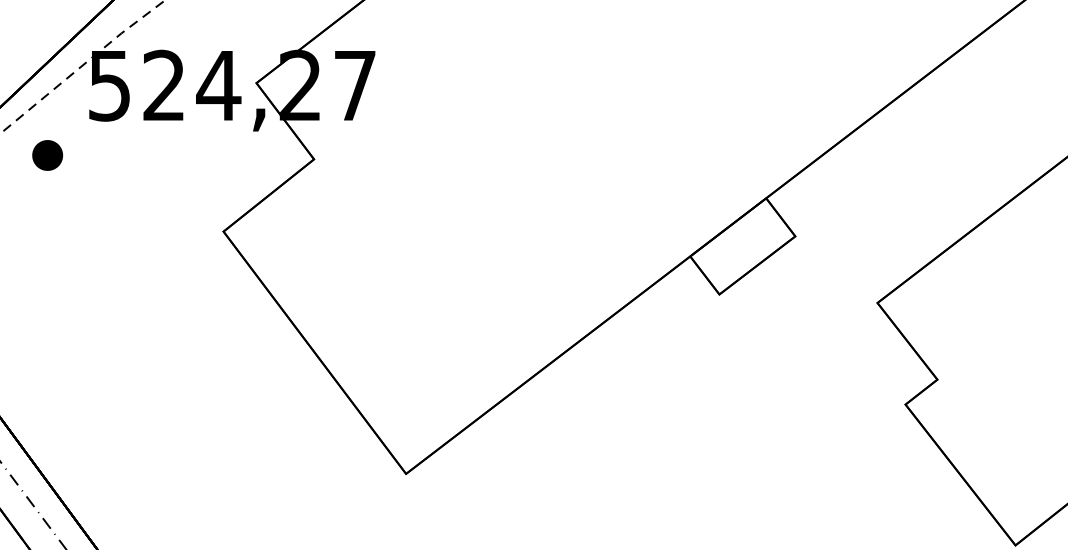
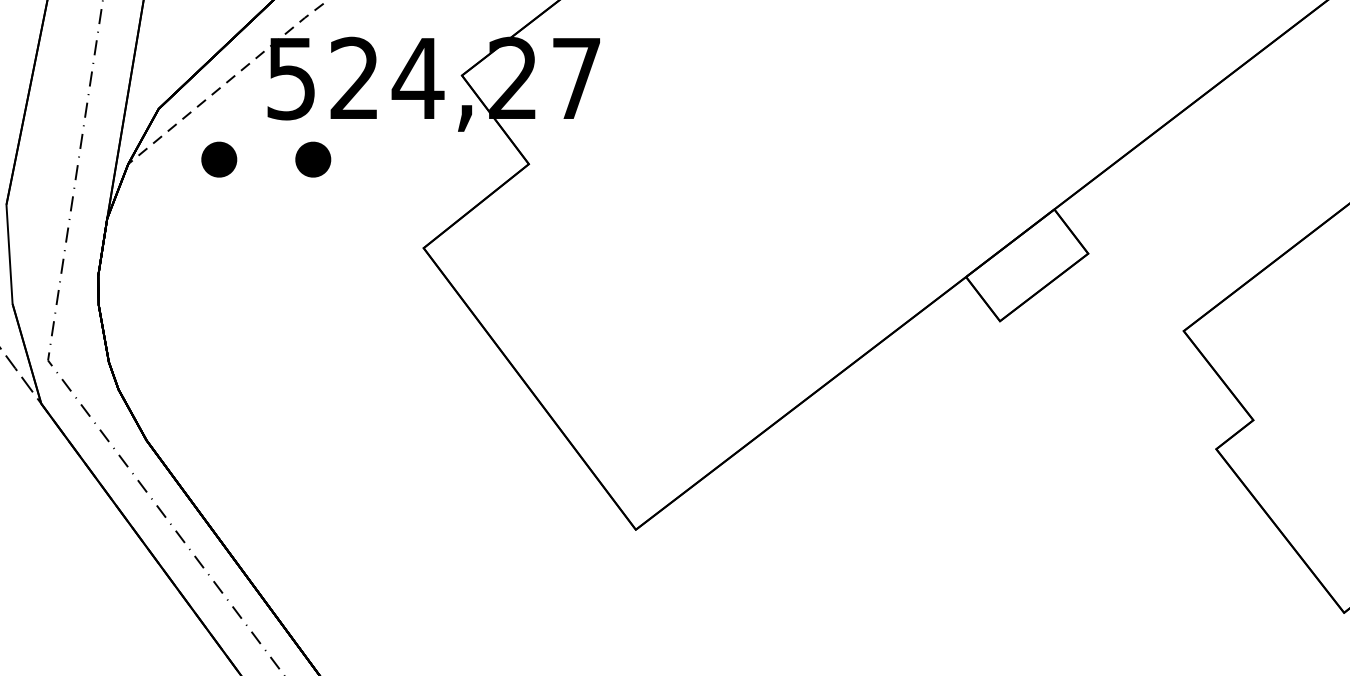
part: (128, 155) -> (313, 159), added

